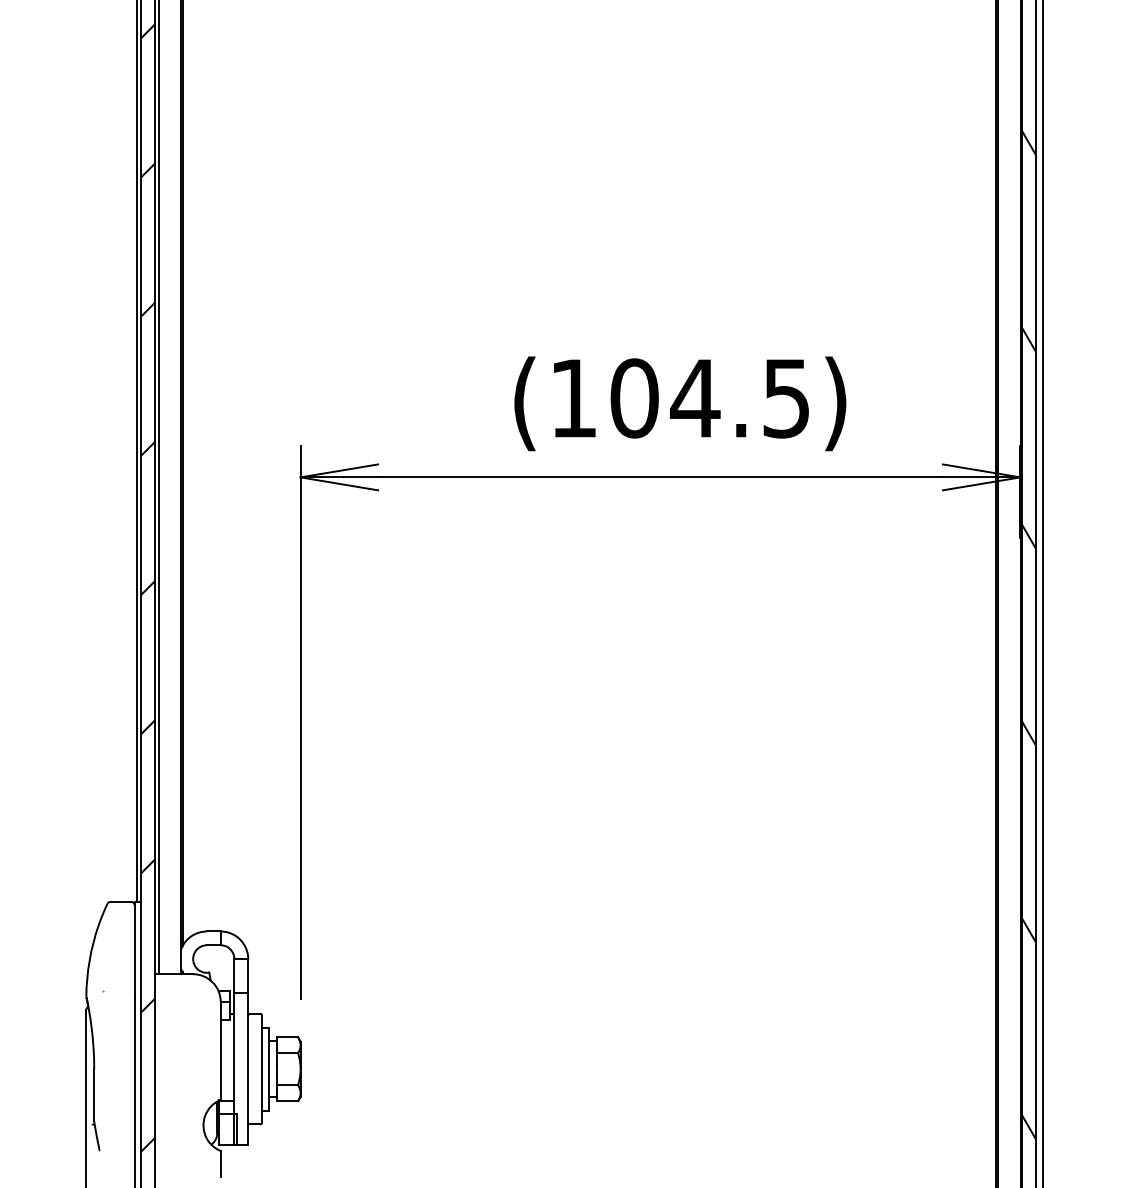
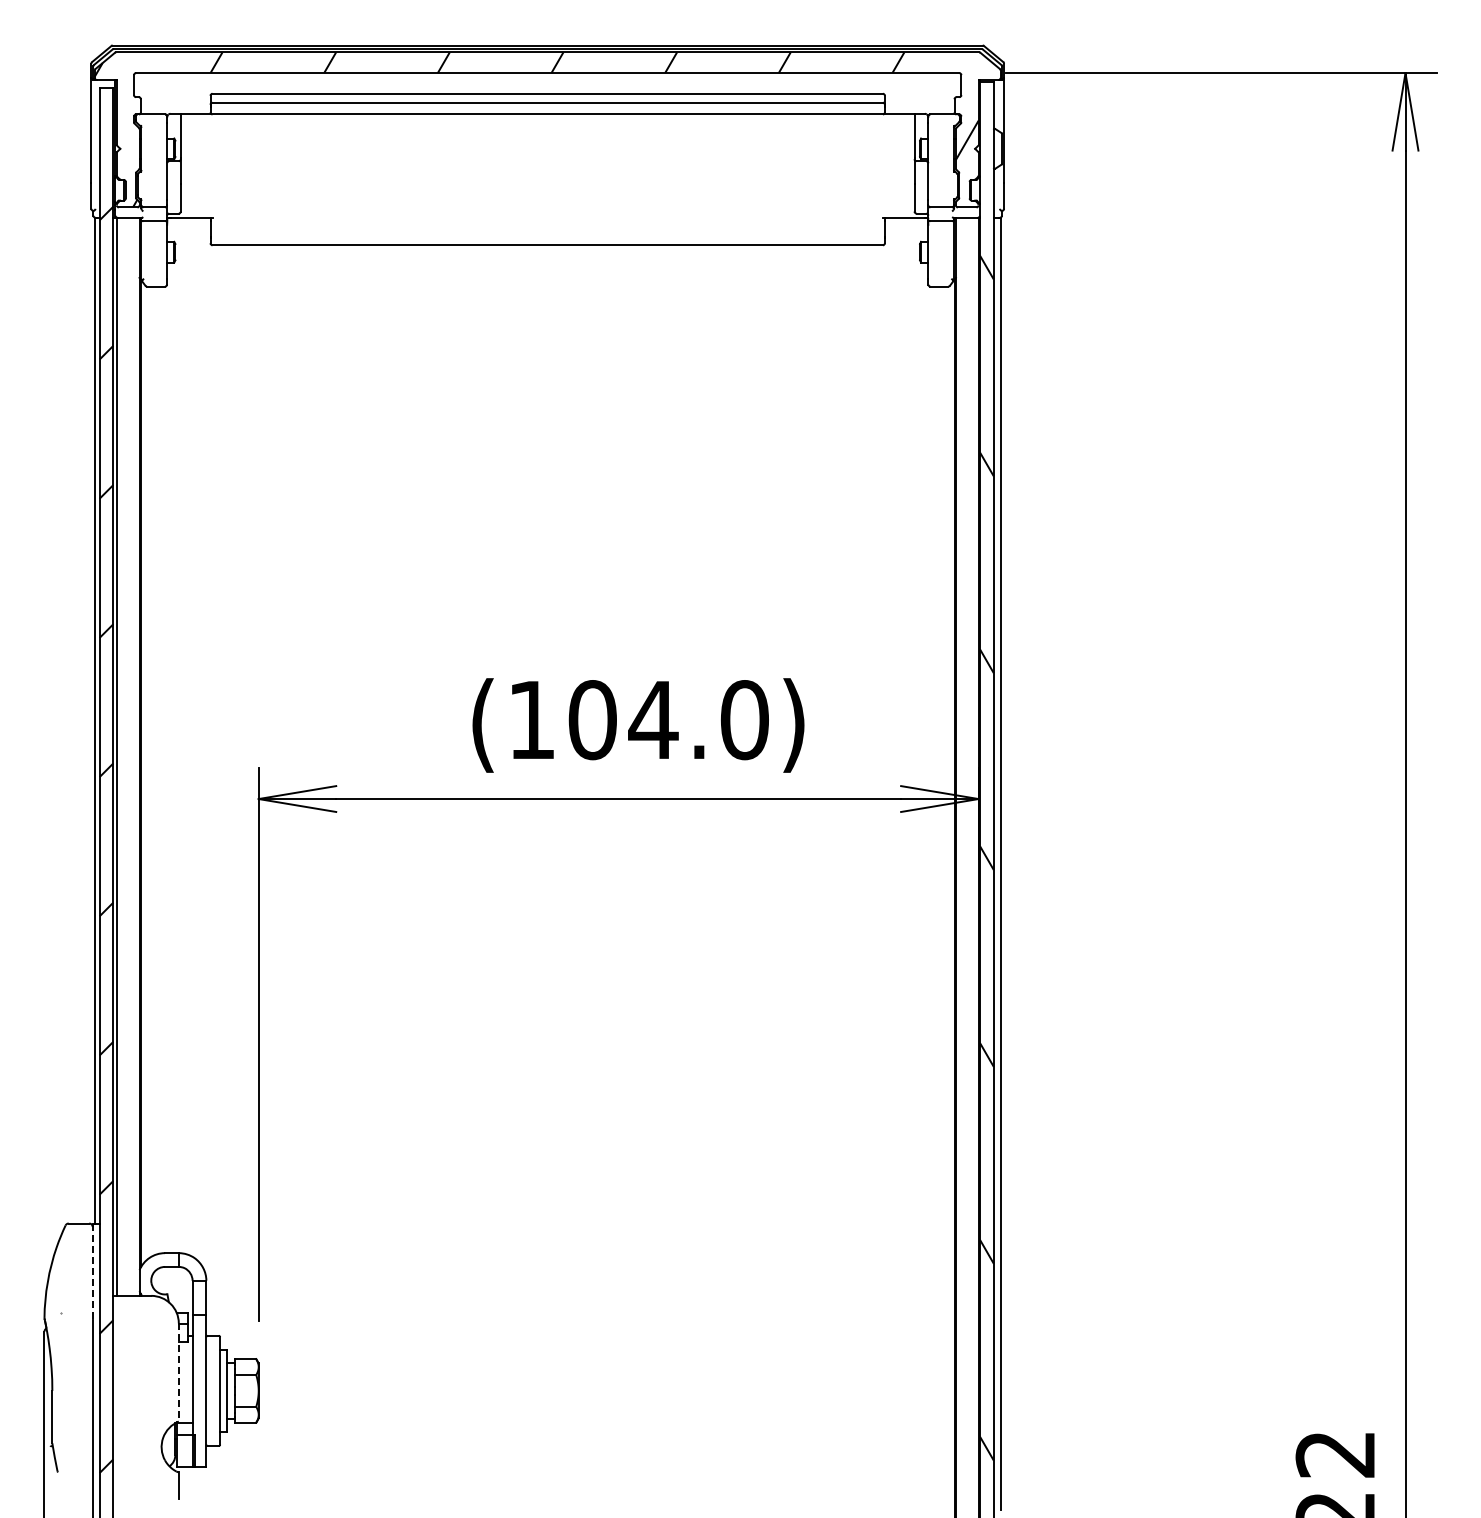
text: (786, 398) -> (744, 720), (104.5) -> (104.0)
line: (134, 950) -> (92, 1272), solid -> dashed
line: (220, 1050) -> (178, 1372), solid -> dashed

